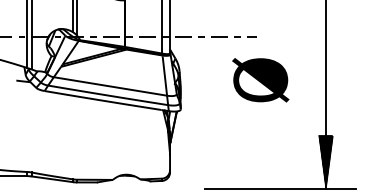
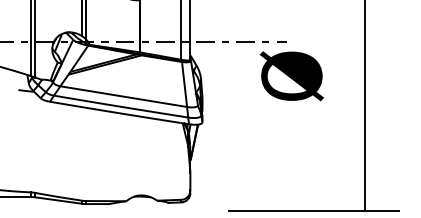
text: (260, 80) -> (291, 76), moved
hatch: (325, 161) -> (364, 180), removed

